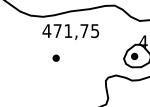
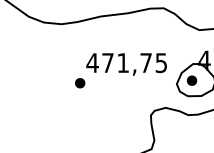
text: (70, 31) -> (126, 63), moved

